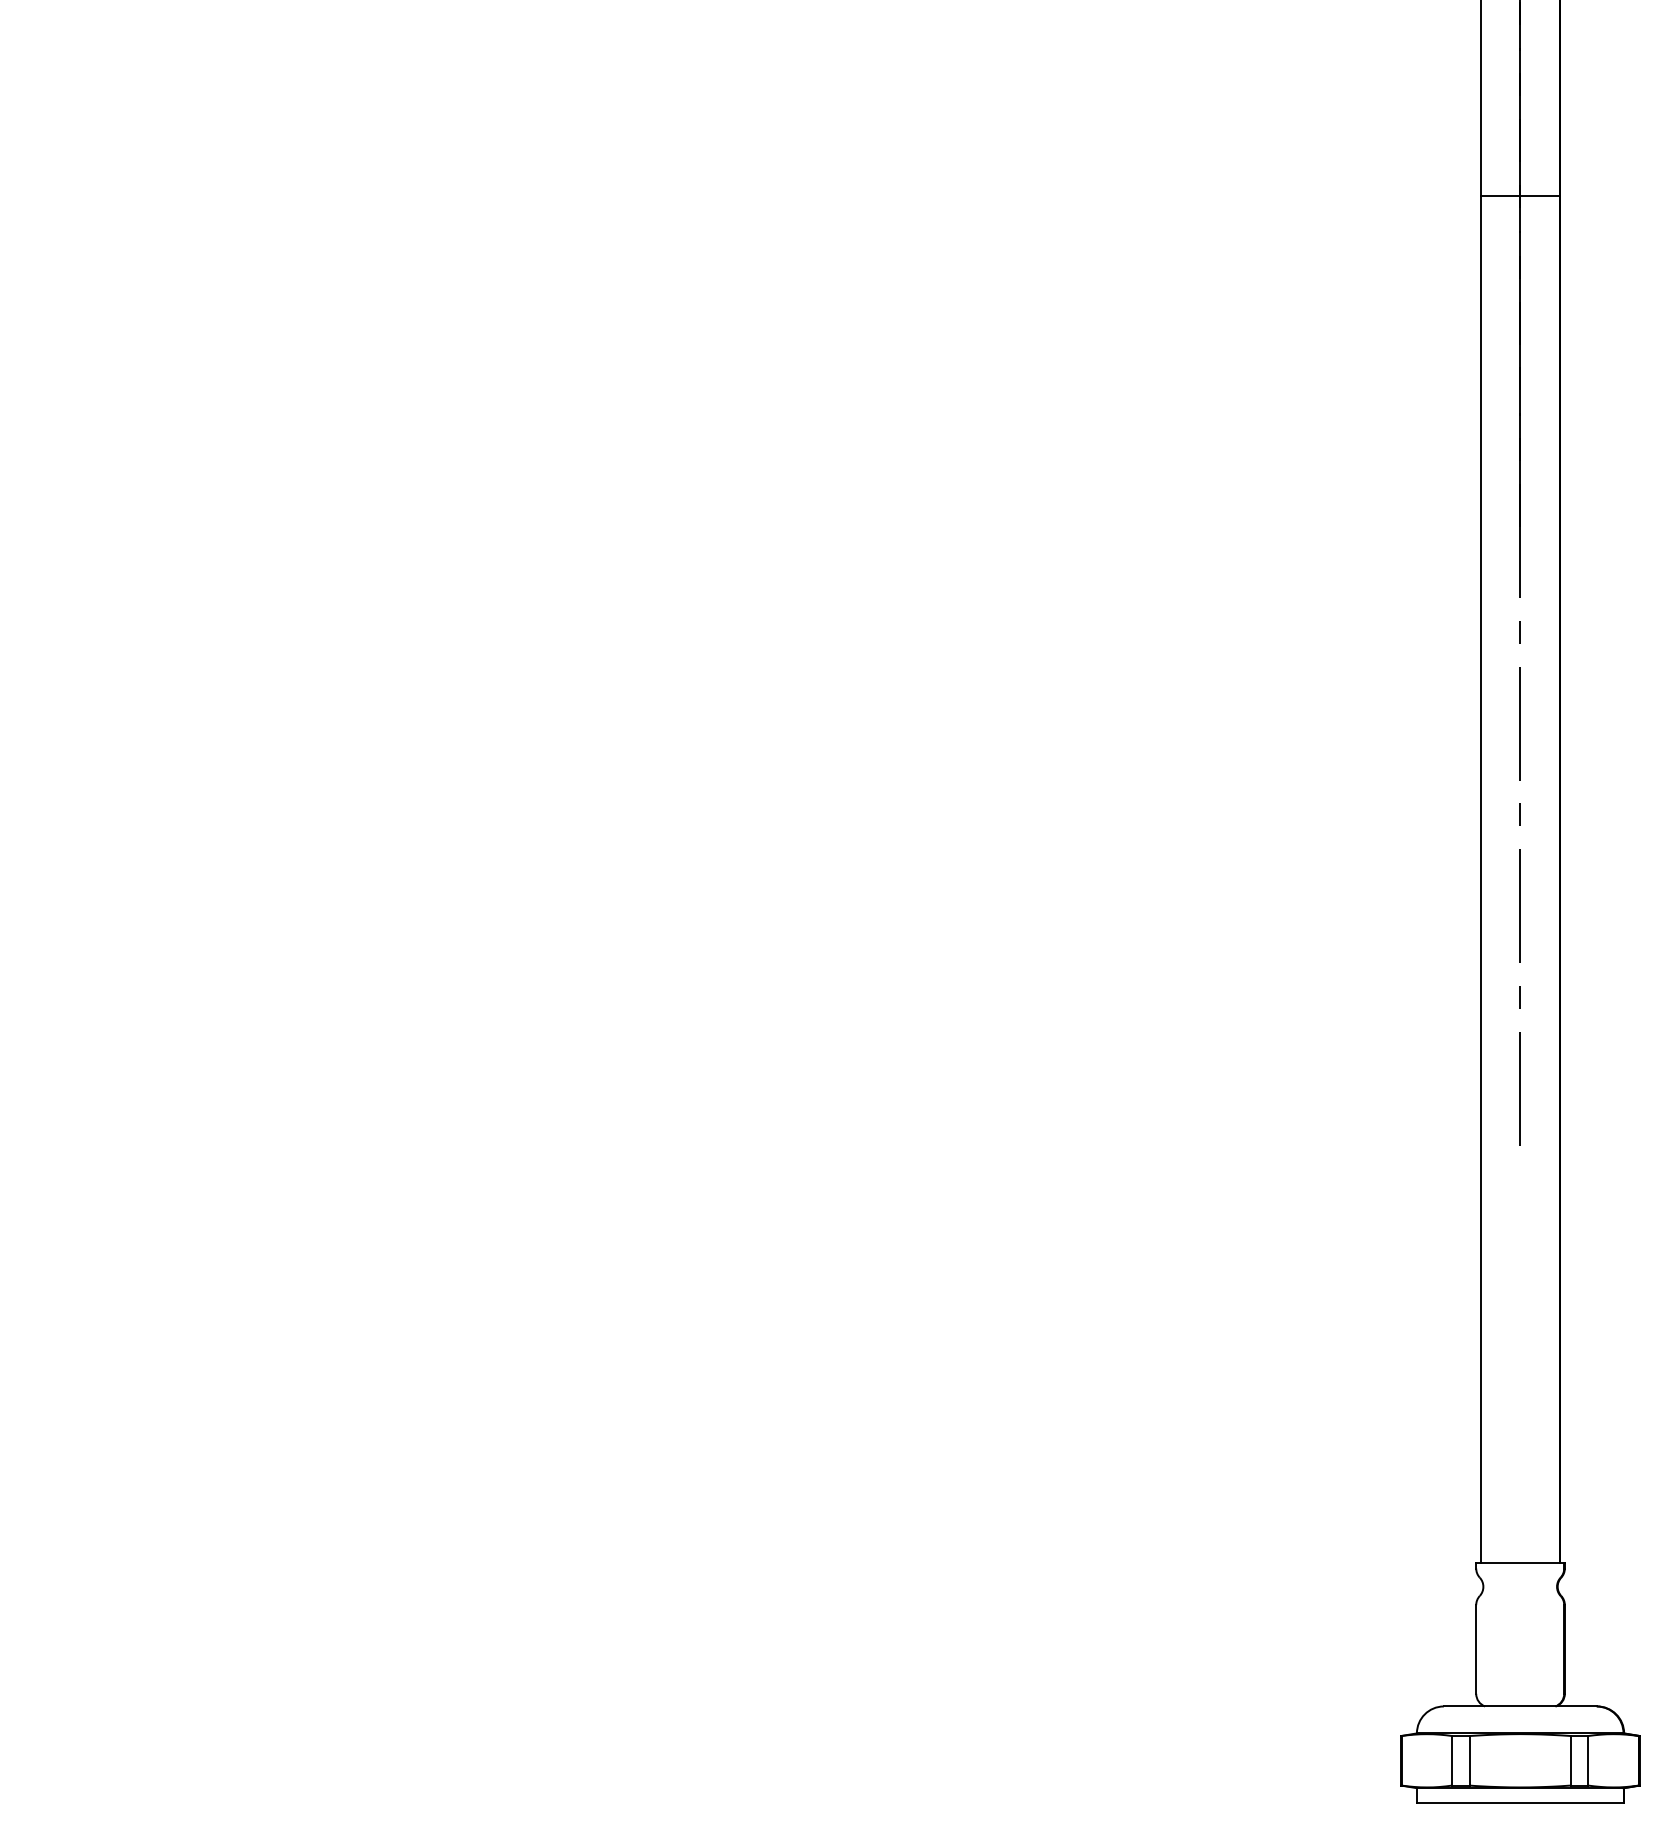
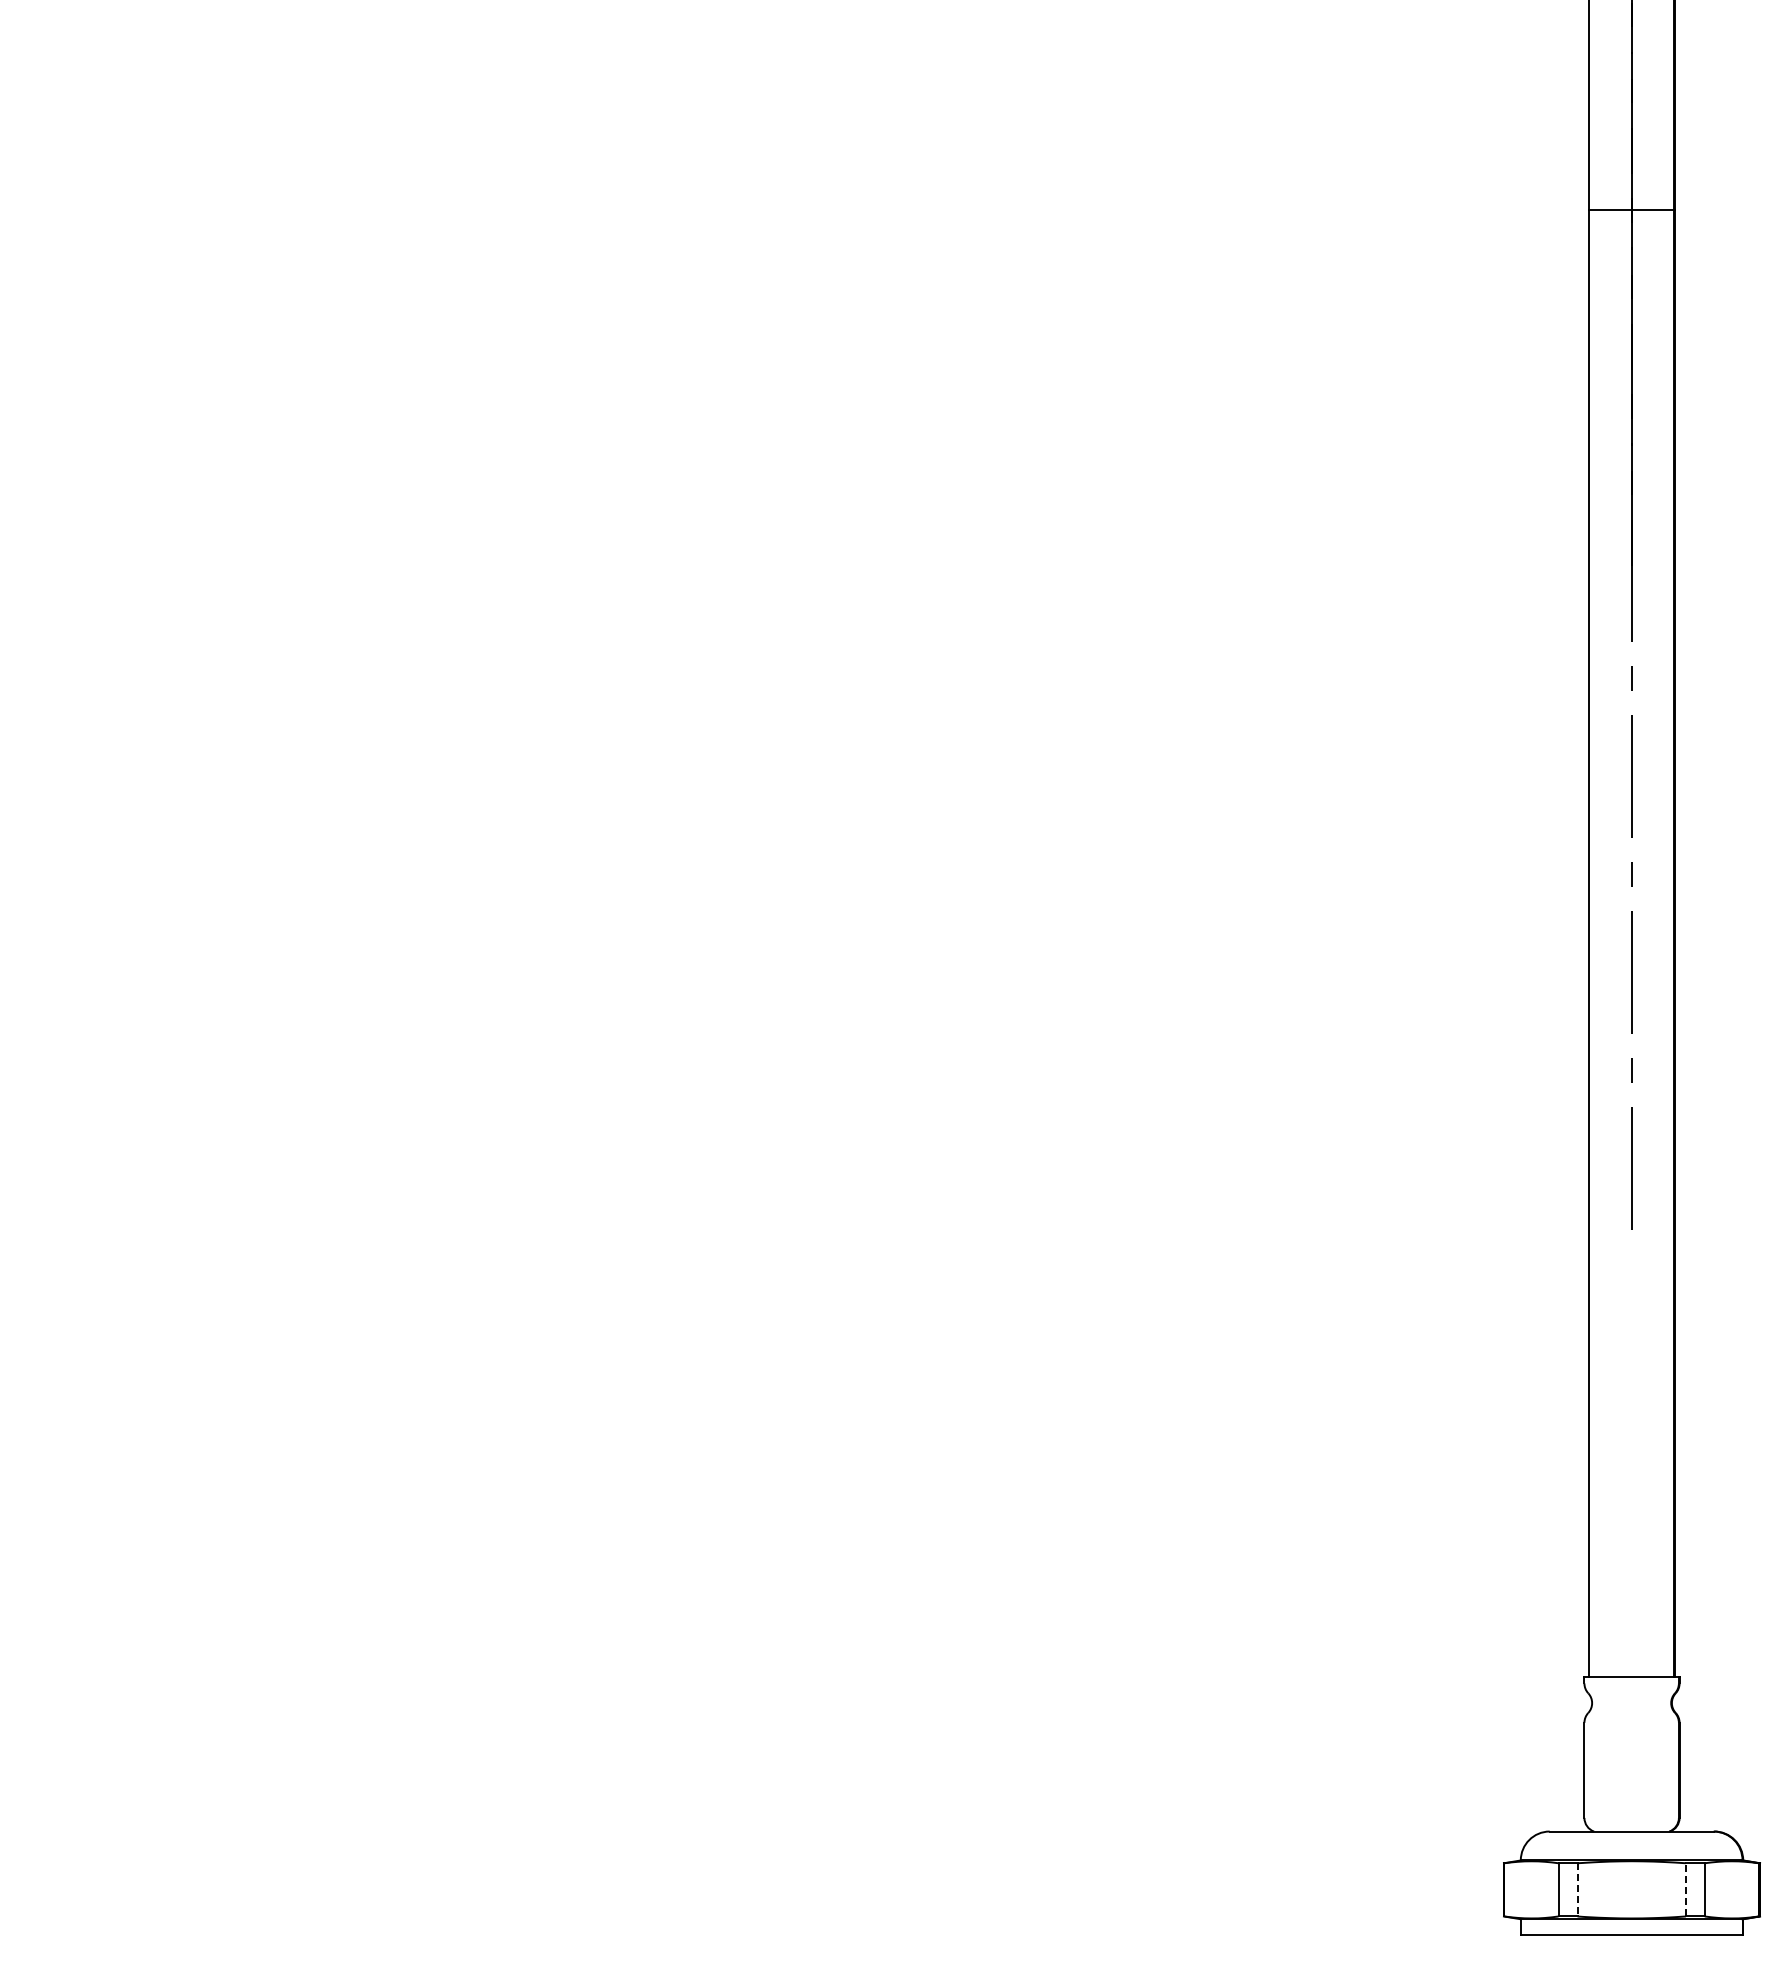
line: (1469, 1760) -> (1577, 1889), solid -> dashed
line: (1570, 1760) -> (1685, 1889), solid -> dashed

